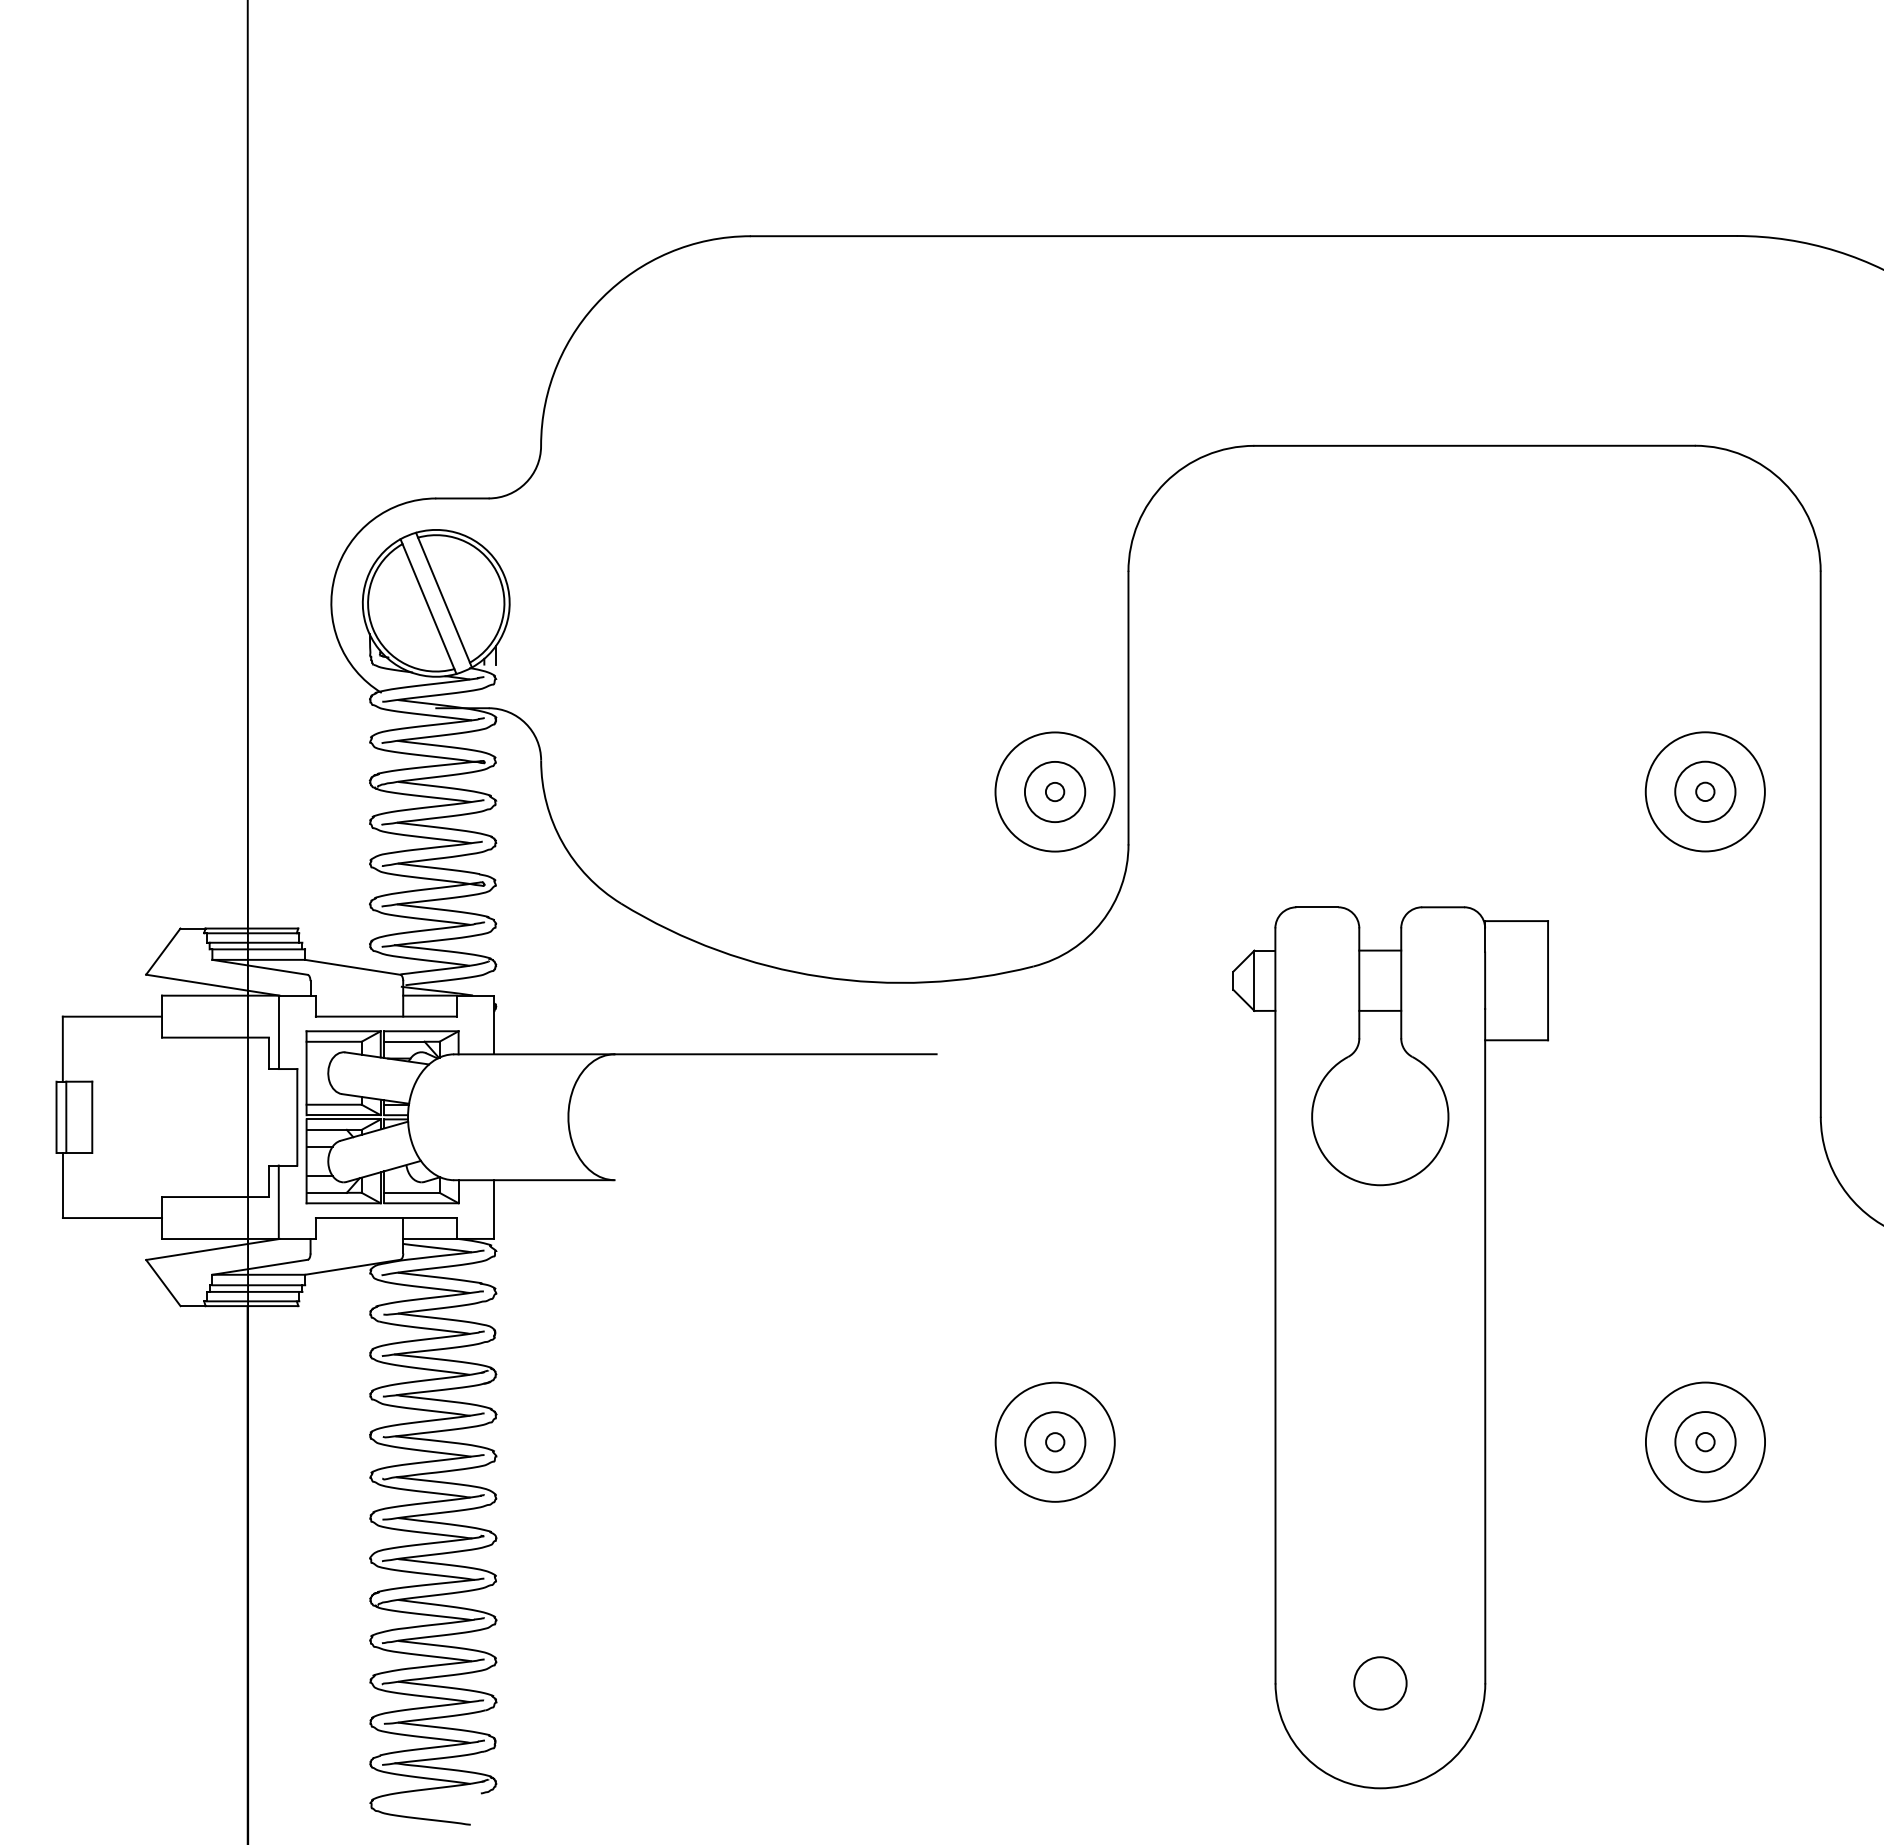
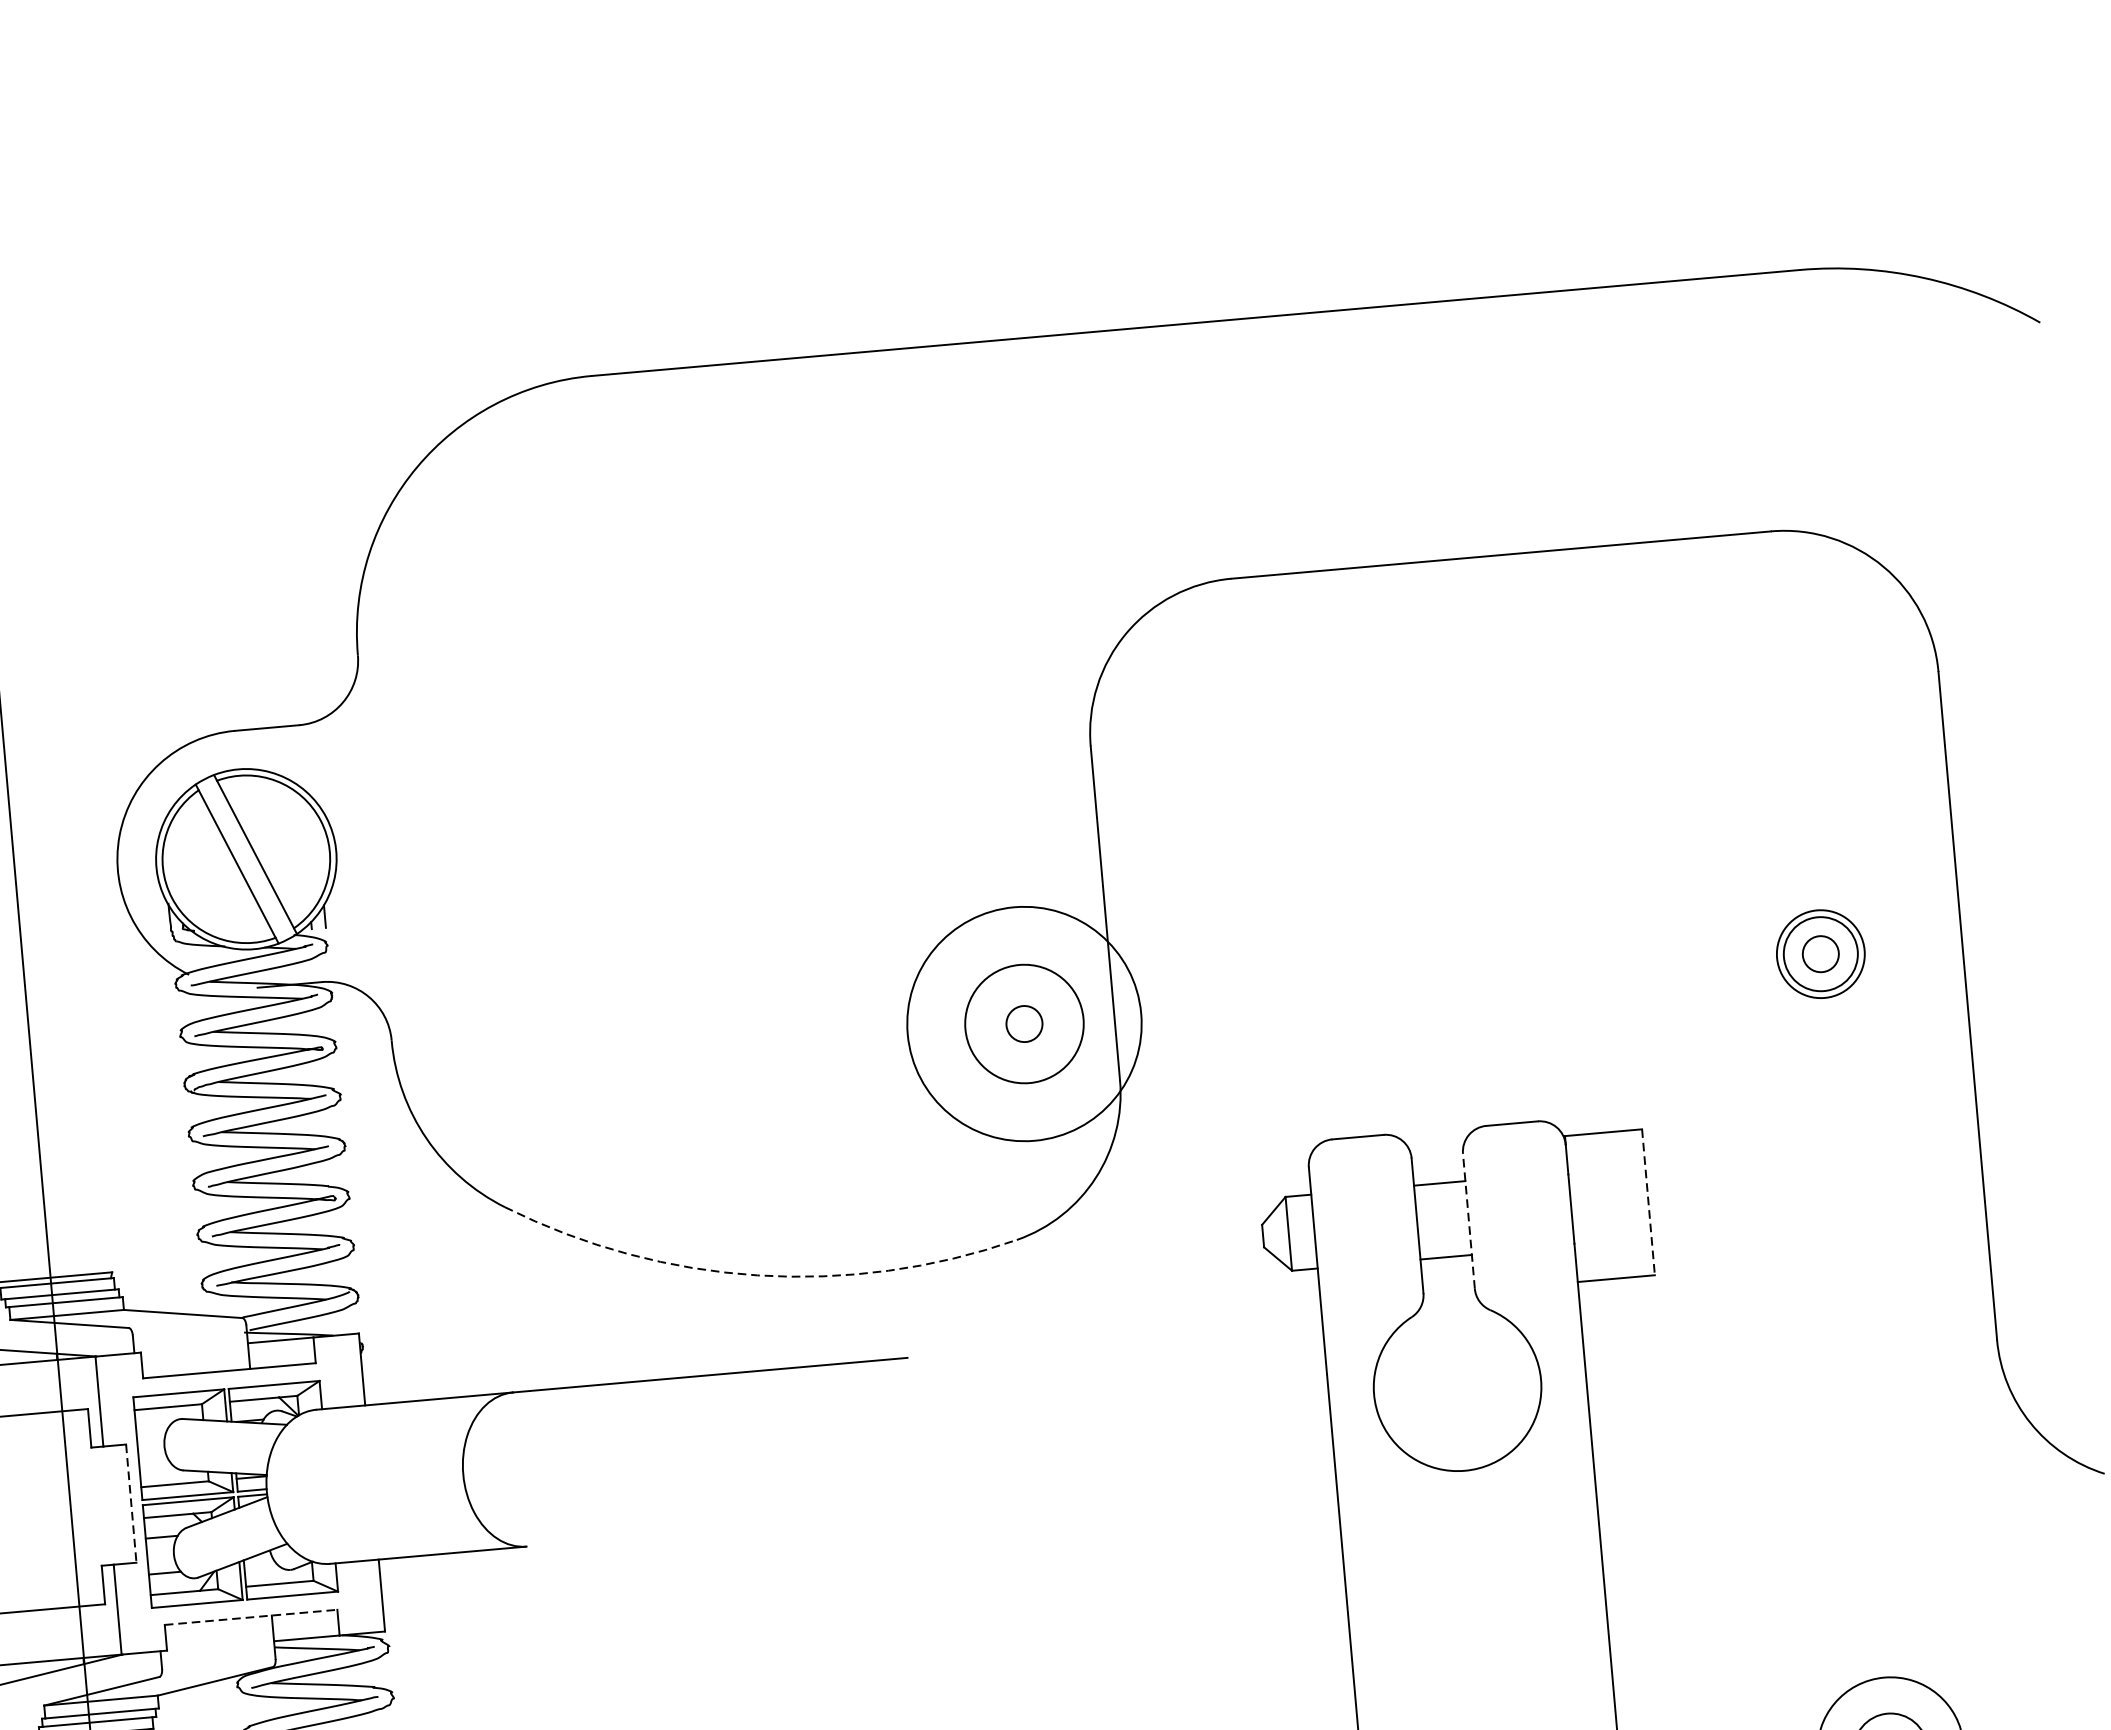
circle: (1054, 791) -> (1023, 1023), size x1.6
circle: (1054, 791) -> (1023, 1023), size x1.6
circle: (1054, 791) -> (1023, 1023), size x1.6
circle: (1704, 791) -> (1819, 953), size x0.6
circle: (1705, 791) -> (1820, 953), size x1.6
arc: (821, 976) -> (758, 1275), solid -> dashed
line: (1548, 980) -> (1648, 1202), solid -> dashed
line: (1401, 982) -> (1469, 1220), solid -> dashed
line: (297, 1117) -> (131, 1503), solid -> dashed
line: (386, 1217) -> (251, 1616), solid -> dashed

